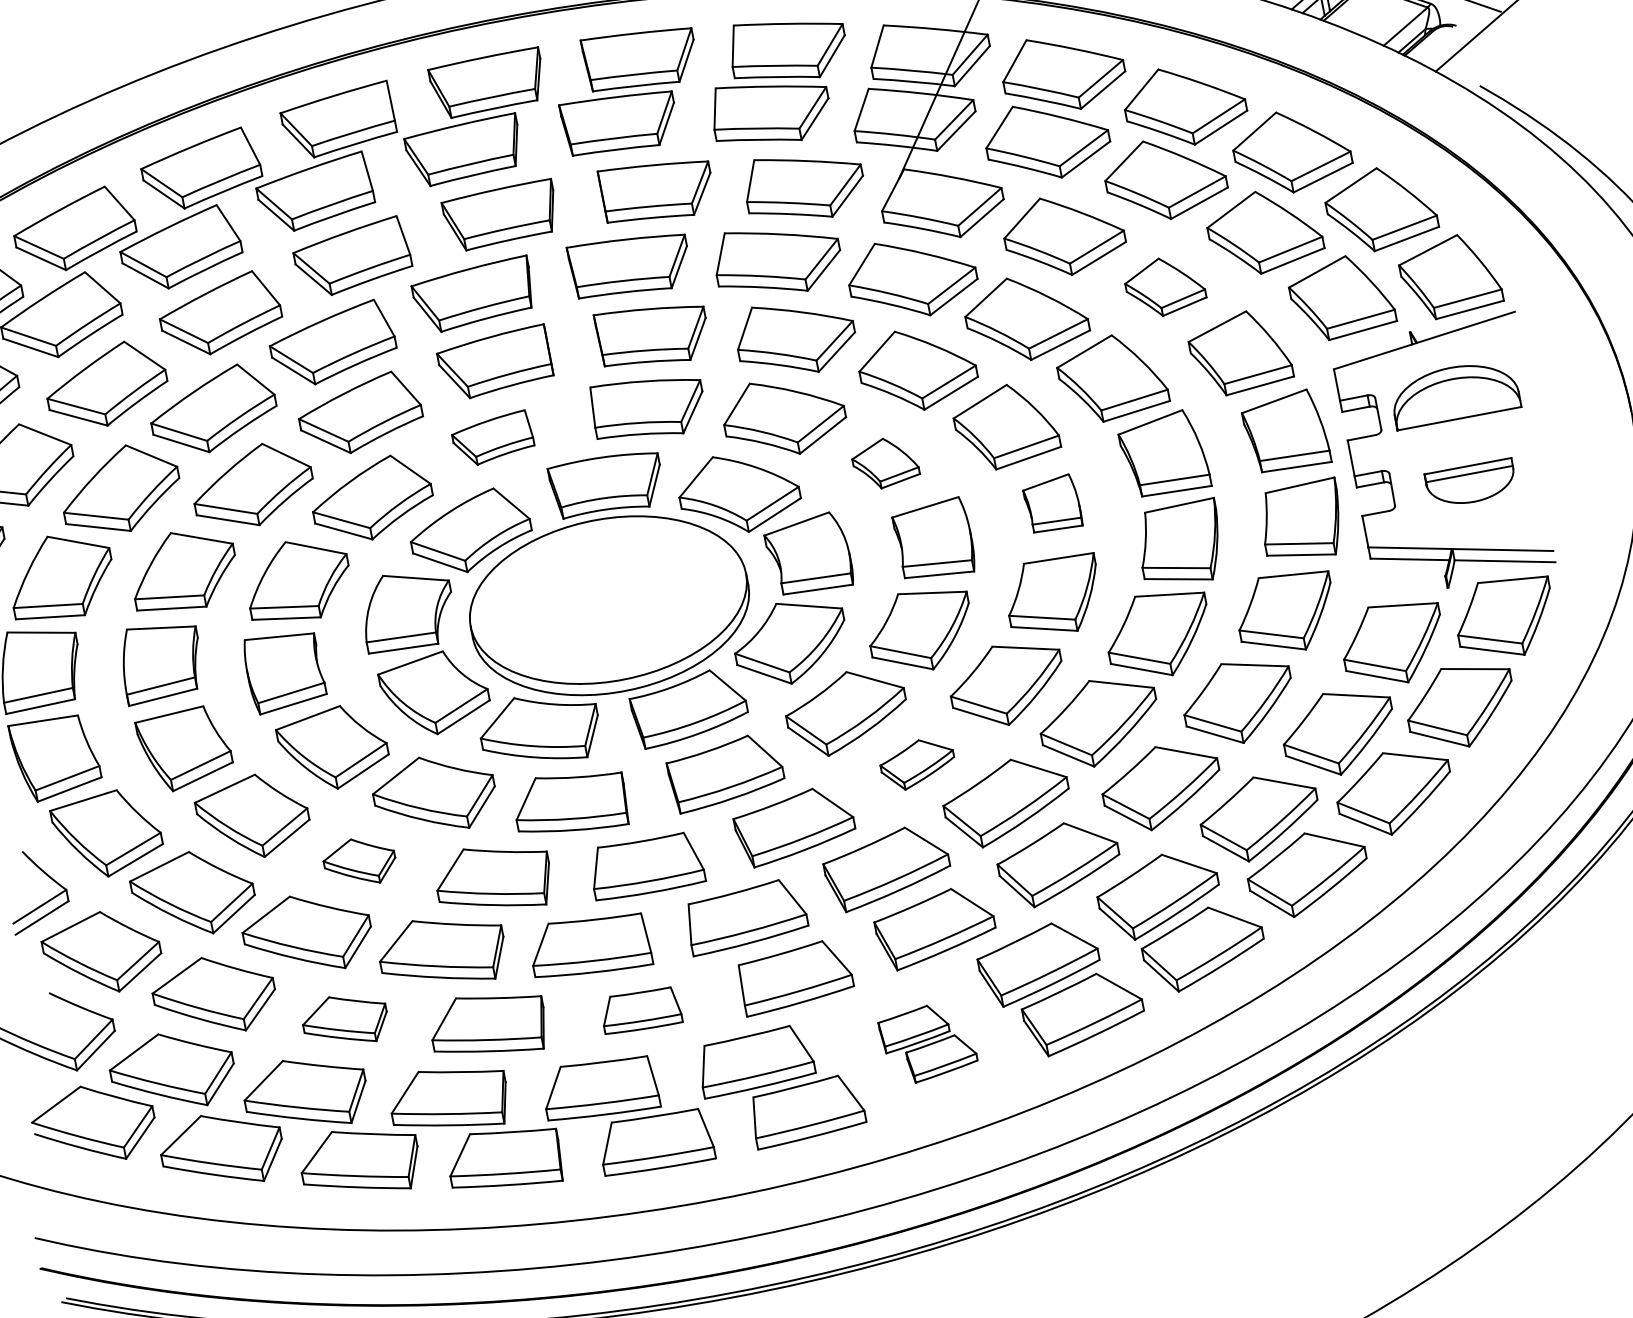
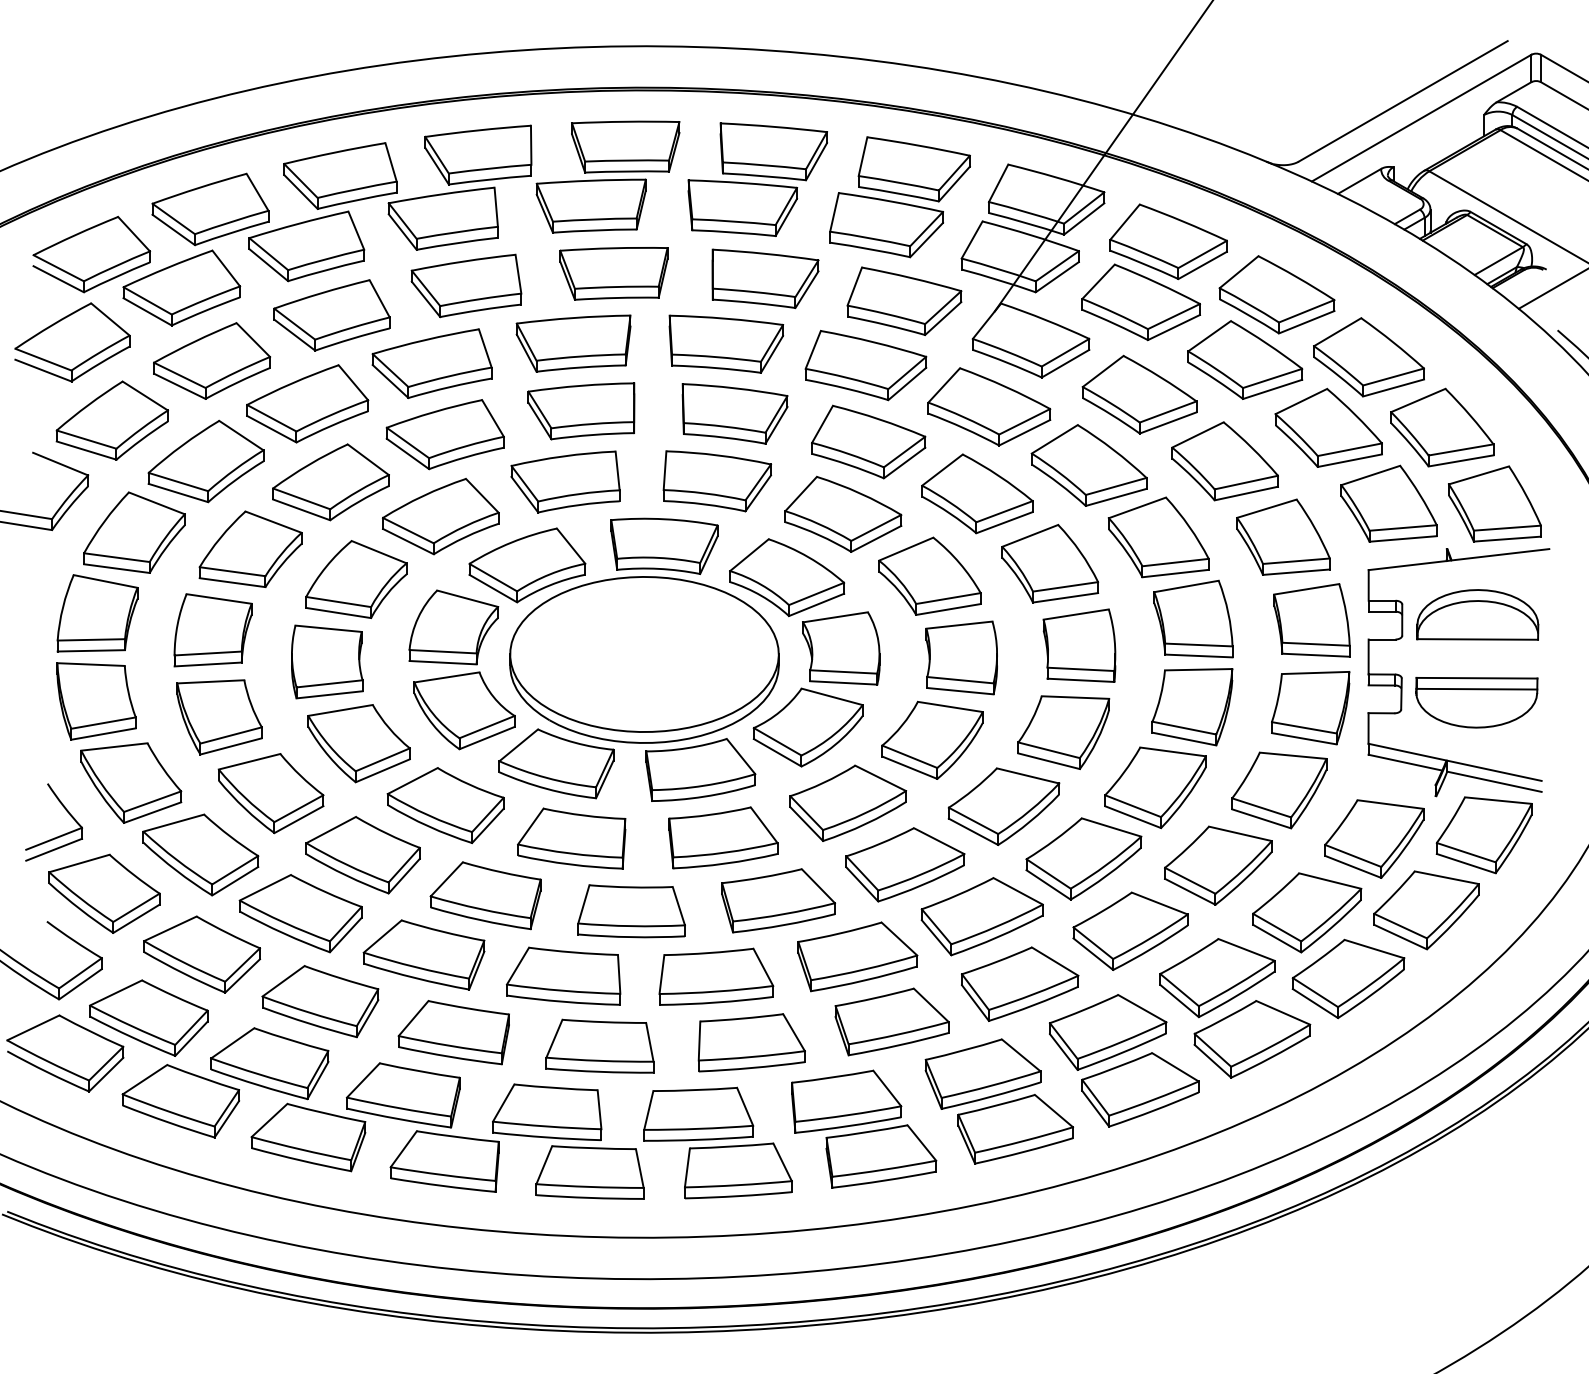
part: (1164, 286) -> (1224, 461), size x1.43
part: (492, 438) -> (565, 481), size x1.43
part: (884, 462) -> (929, 575), size x1.67
part: (1470, 483) -> (1476, 702), size x1.43
part: (1052, 504) -> (1079, 645), size x1.43
part: (917, 763) -> (905, 864), size x1.67
part: (359, 862) -> (362, 855), size x1.67
part: (640, 1009) -> (599, 1045), size x1.43
part: (345, 1020) -> (320, 1001), size x1.43
part: (928, 1042) -> (864, 1128), size x1.67

